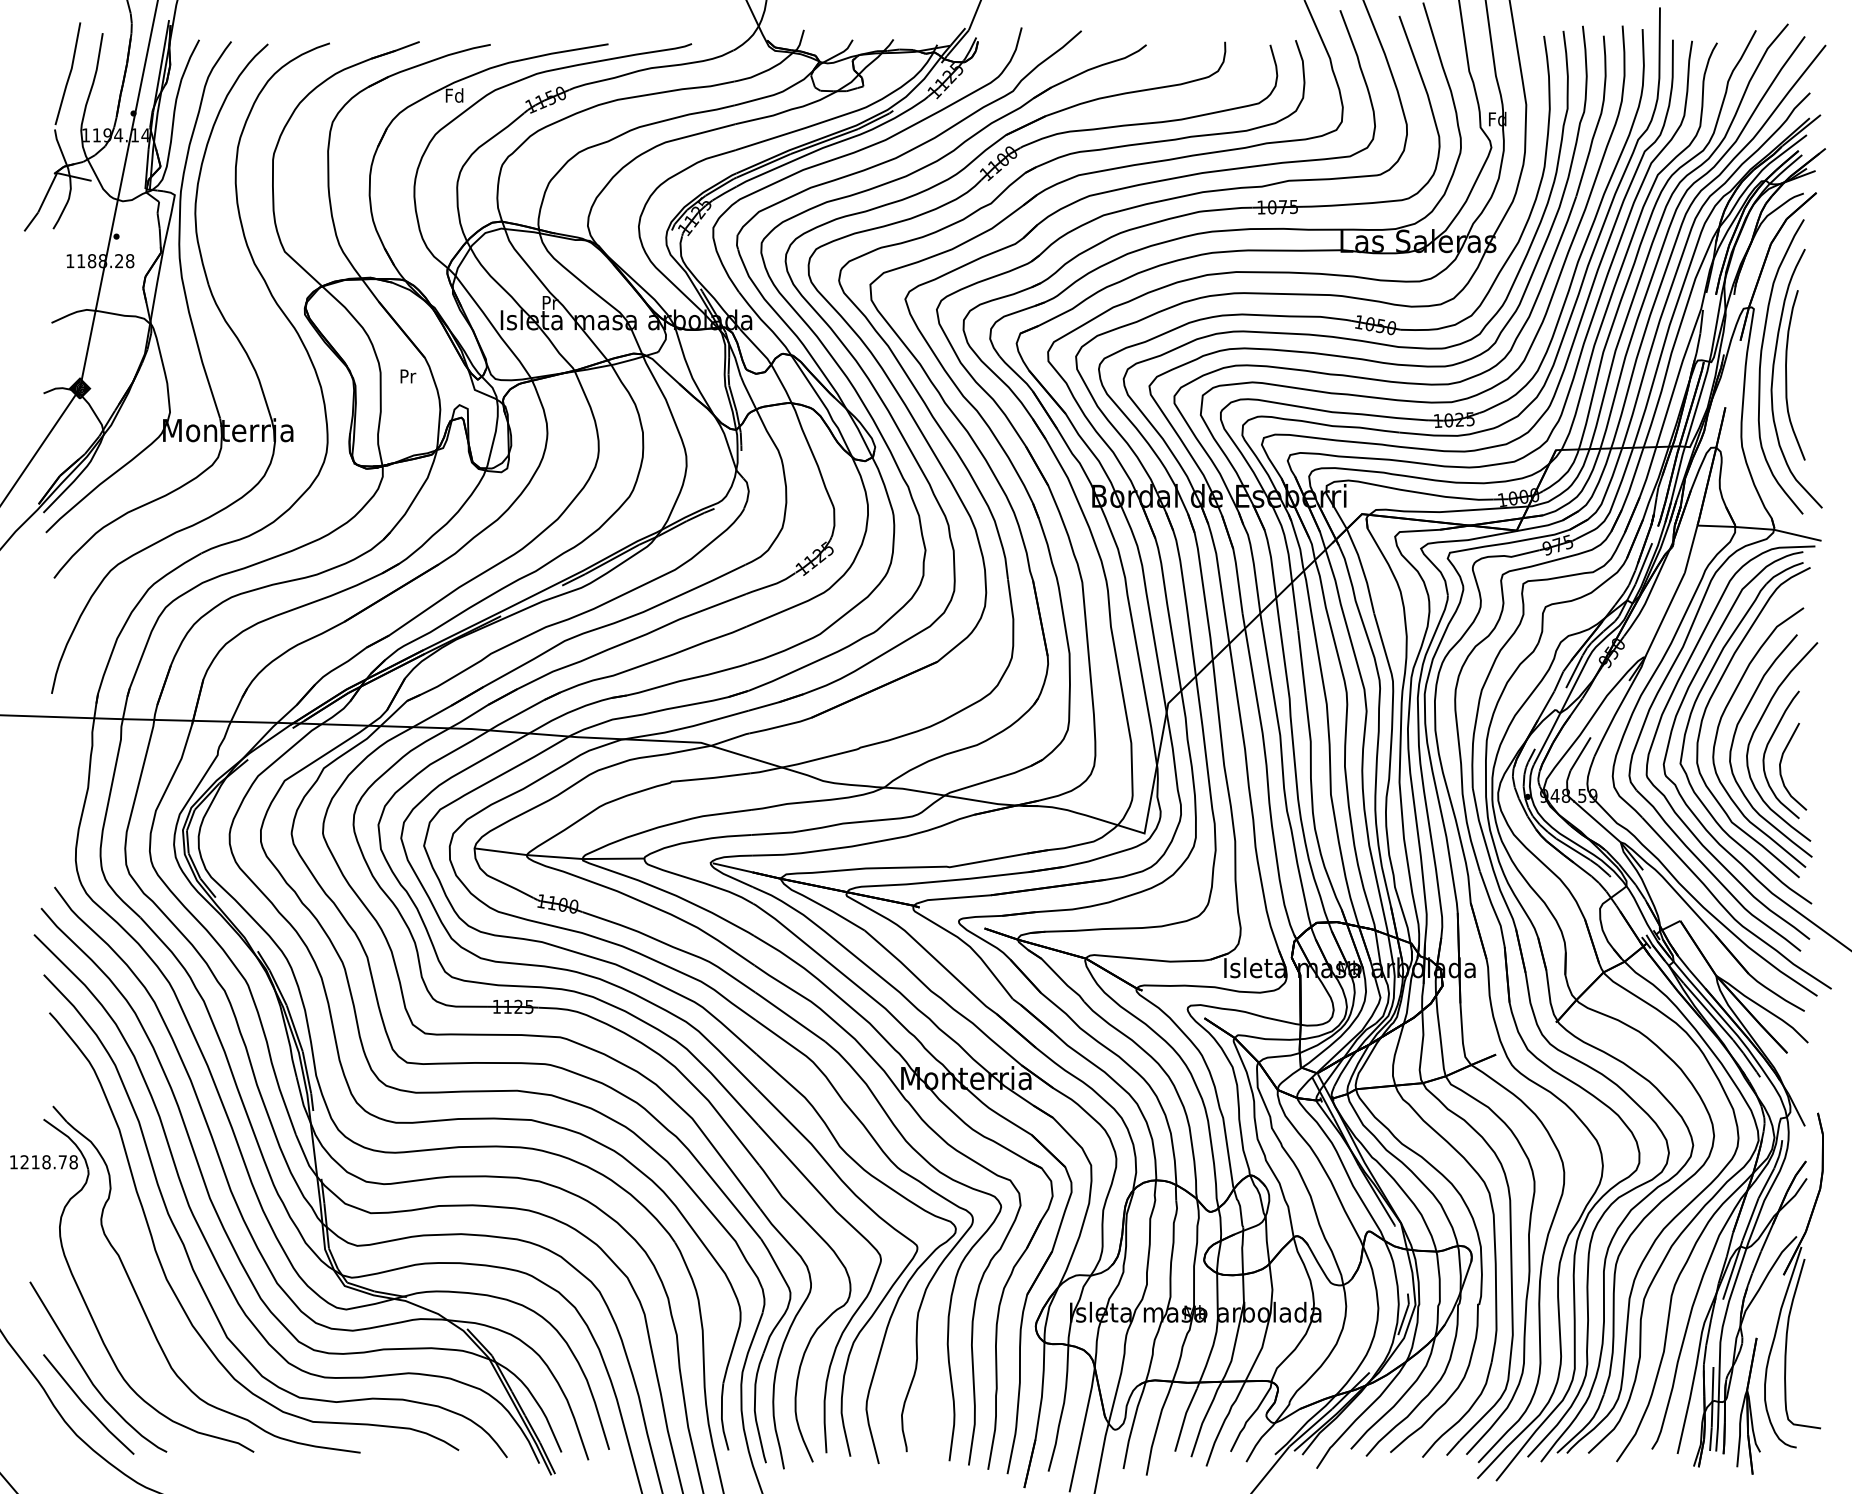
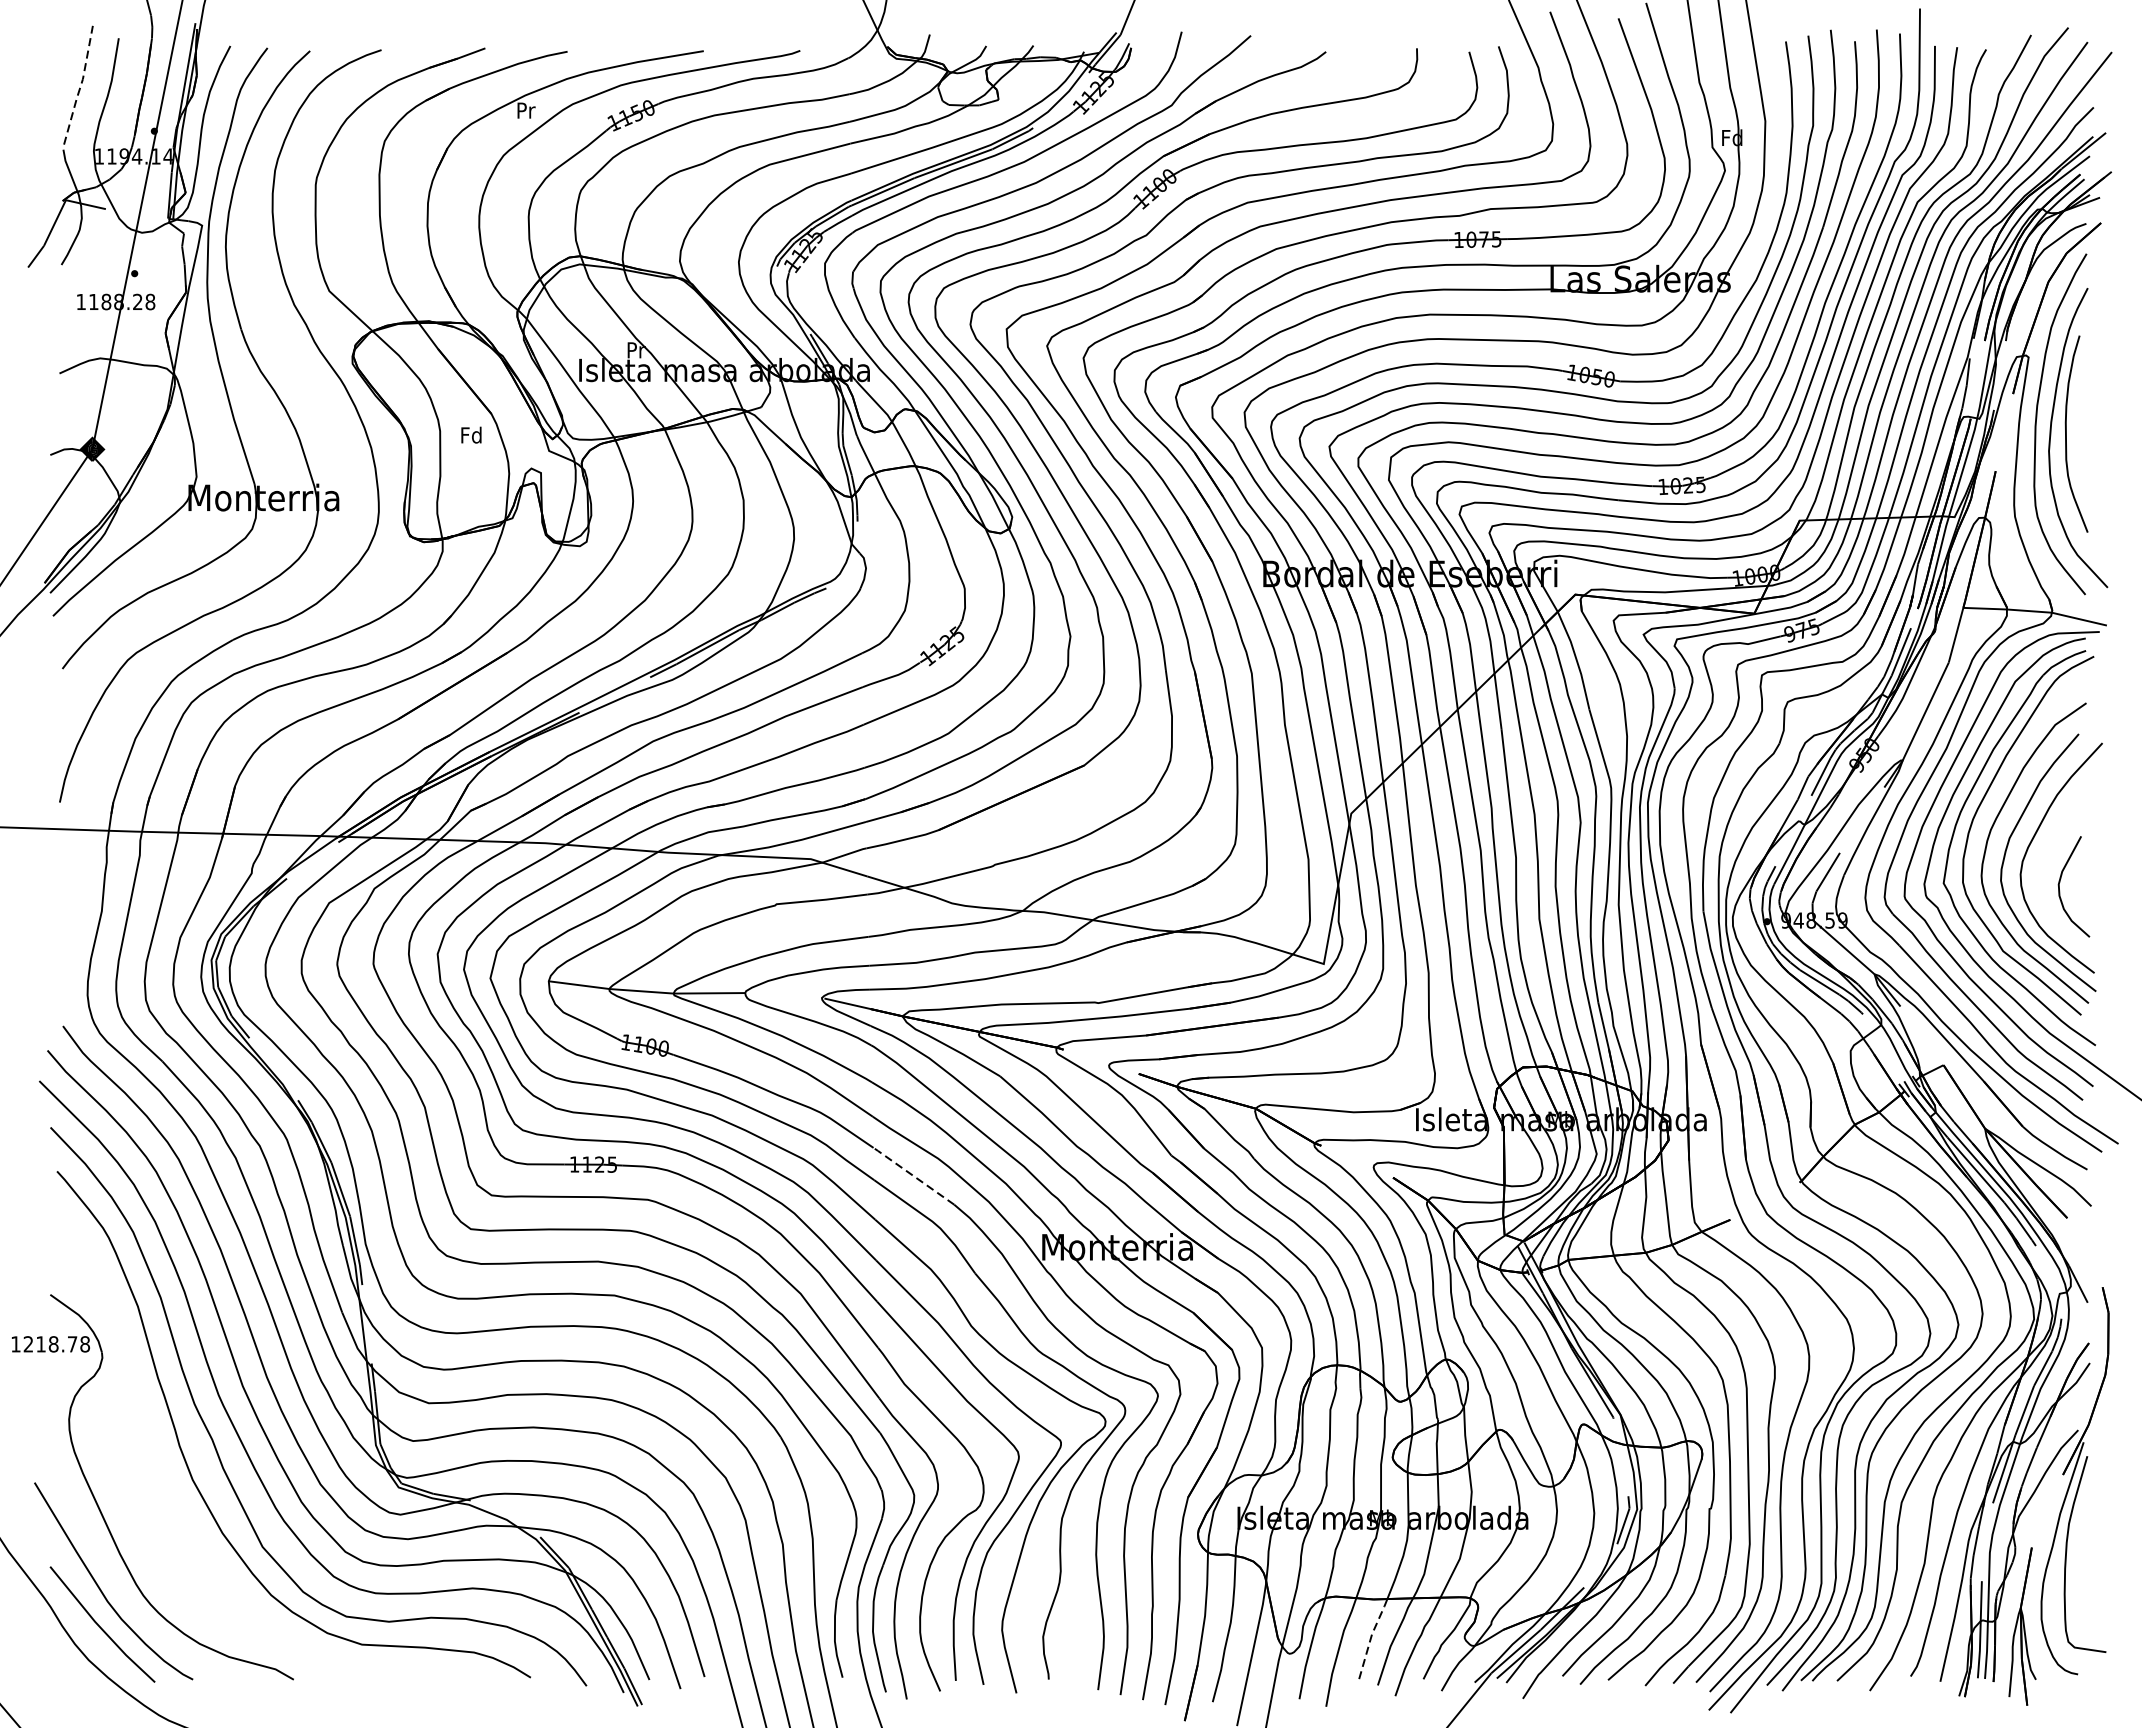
line: (69, 74) -> (80, 86), solid -> dashed
text: (454, 95) -> (525, 110), Fd -> Pr
text: (407, 376) -> (471, 435), Pr -> Fd
curve: (1767, 748) -> (2044, 865), removed
line: (789, 1016) -> (913, 1175), solid -> dashed
part: (144, 1309) -> (167, 1514), removed
line: (1184, 1418) -> (1370, 1640), solid -> dashed

